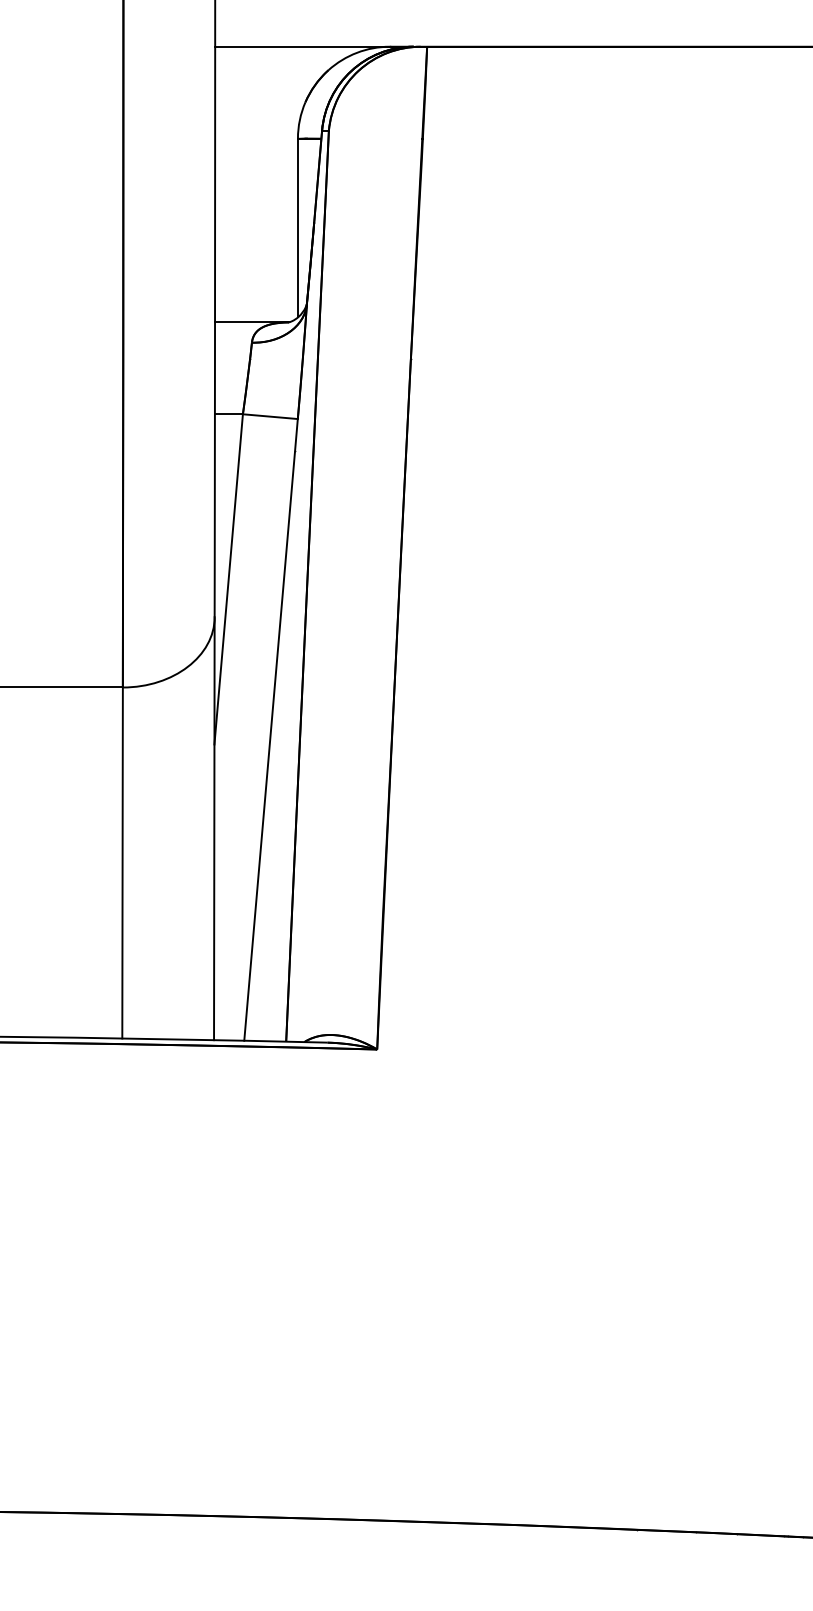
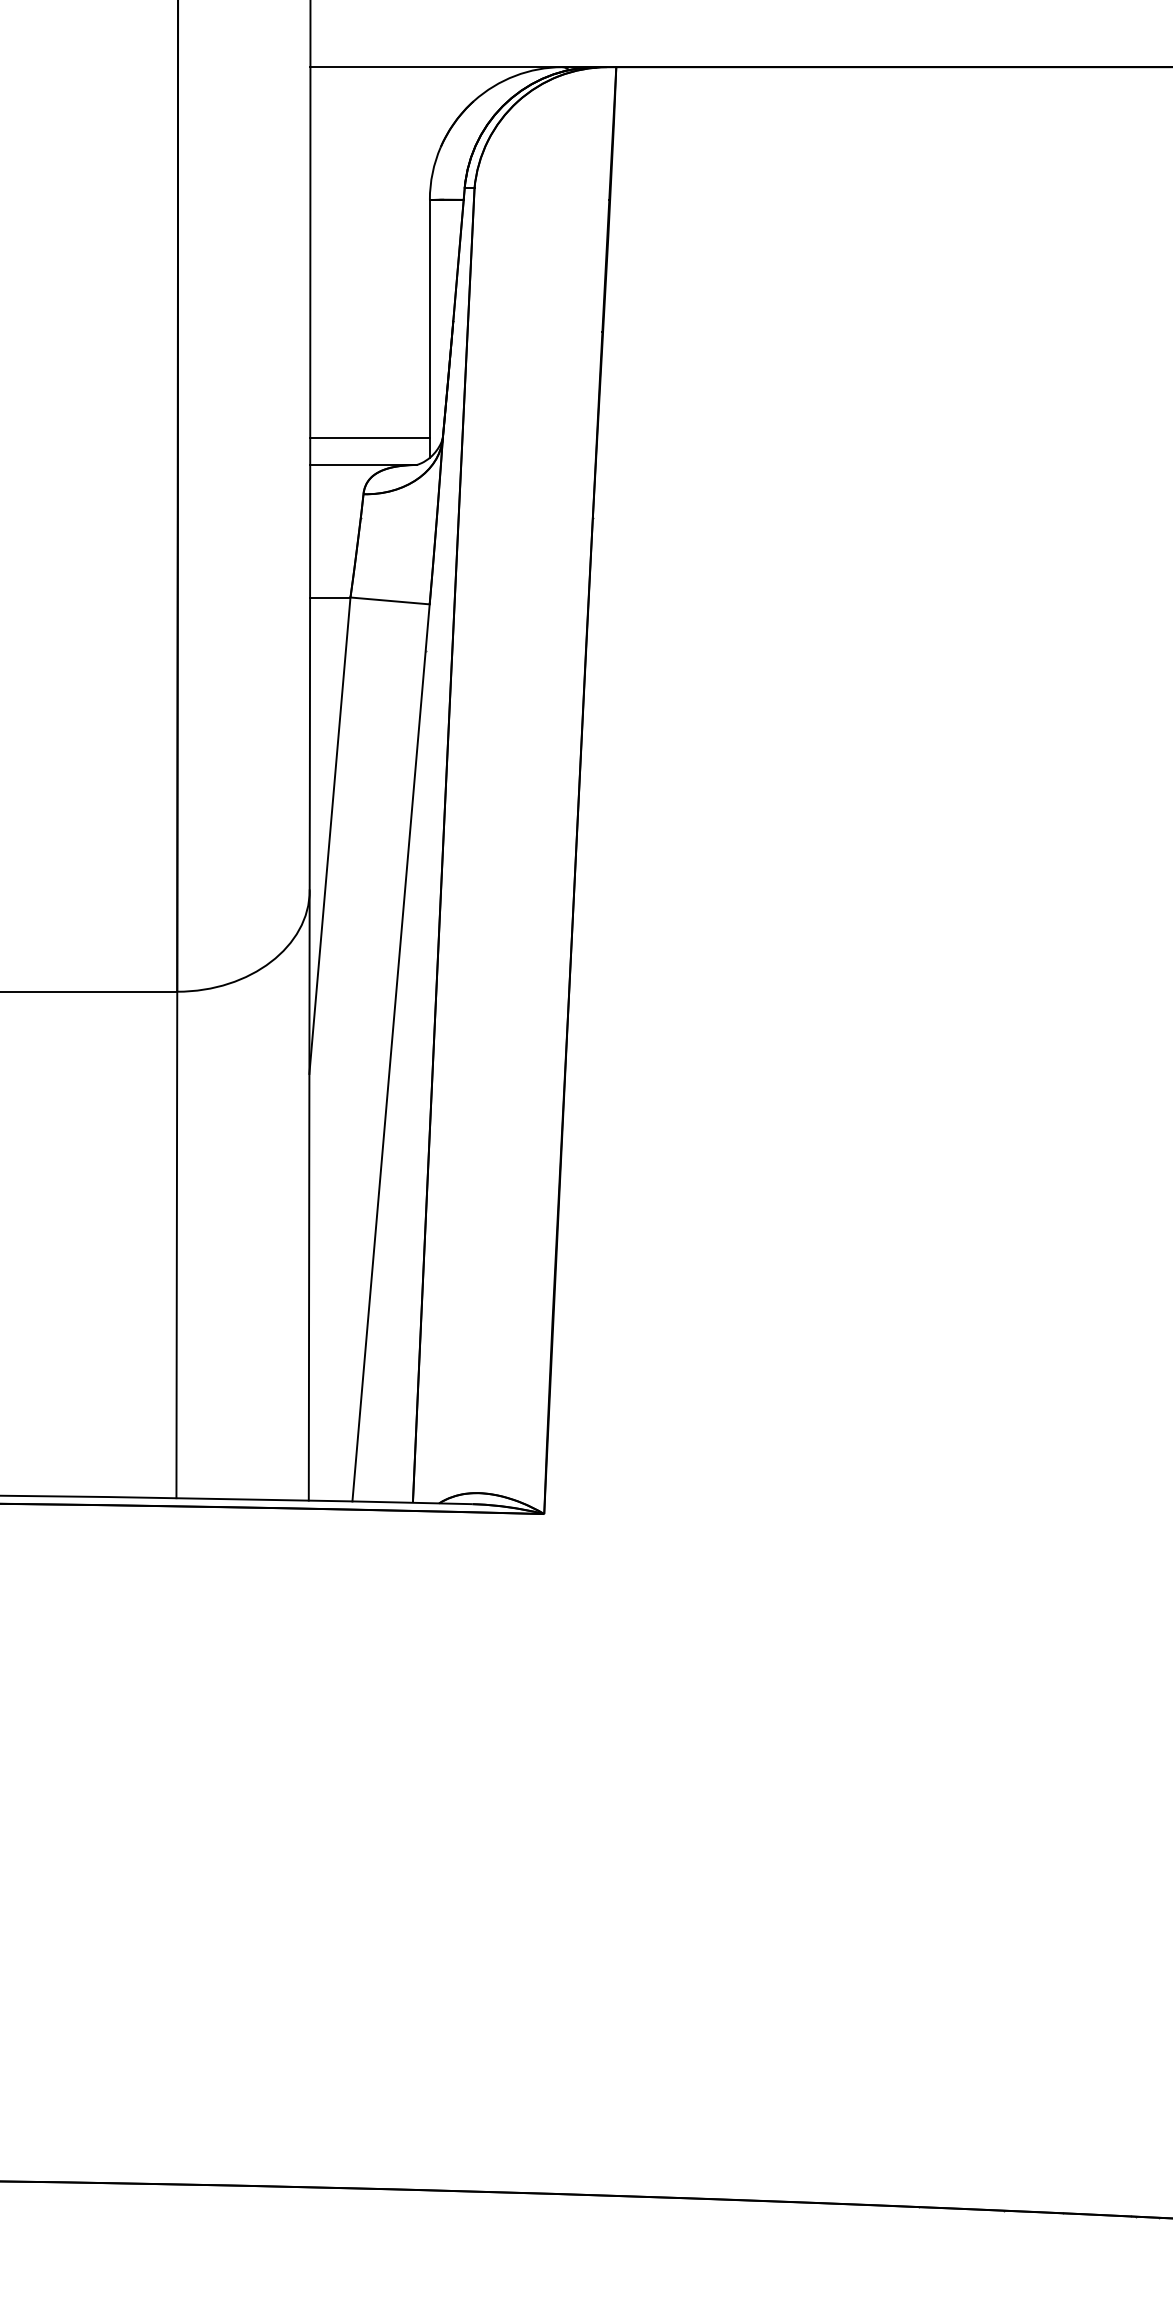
line: (256, 304) -> (370, 439), added

